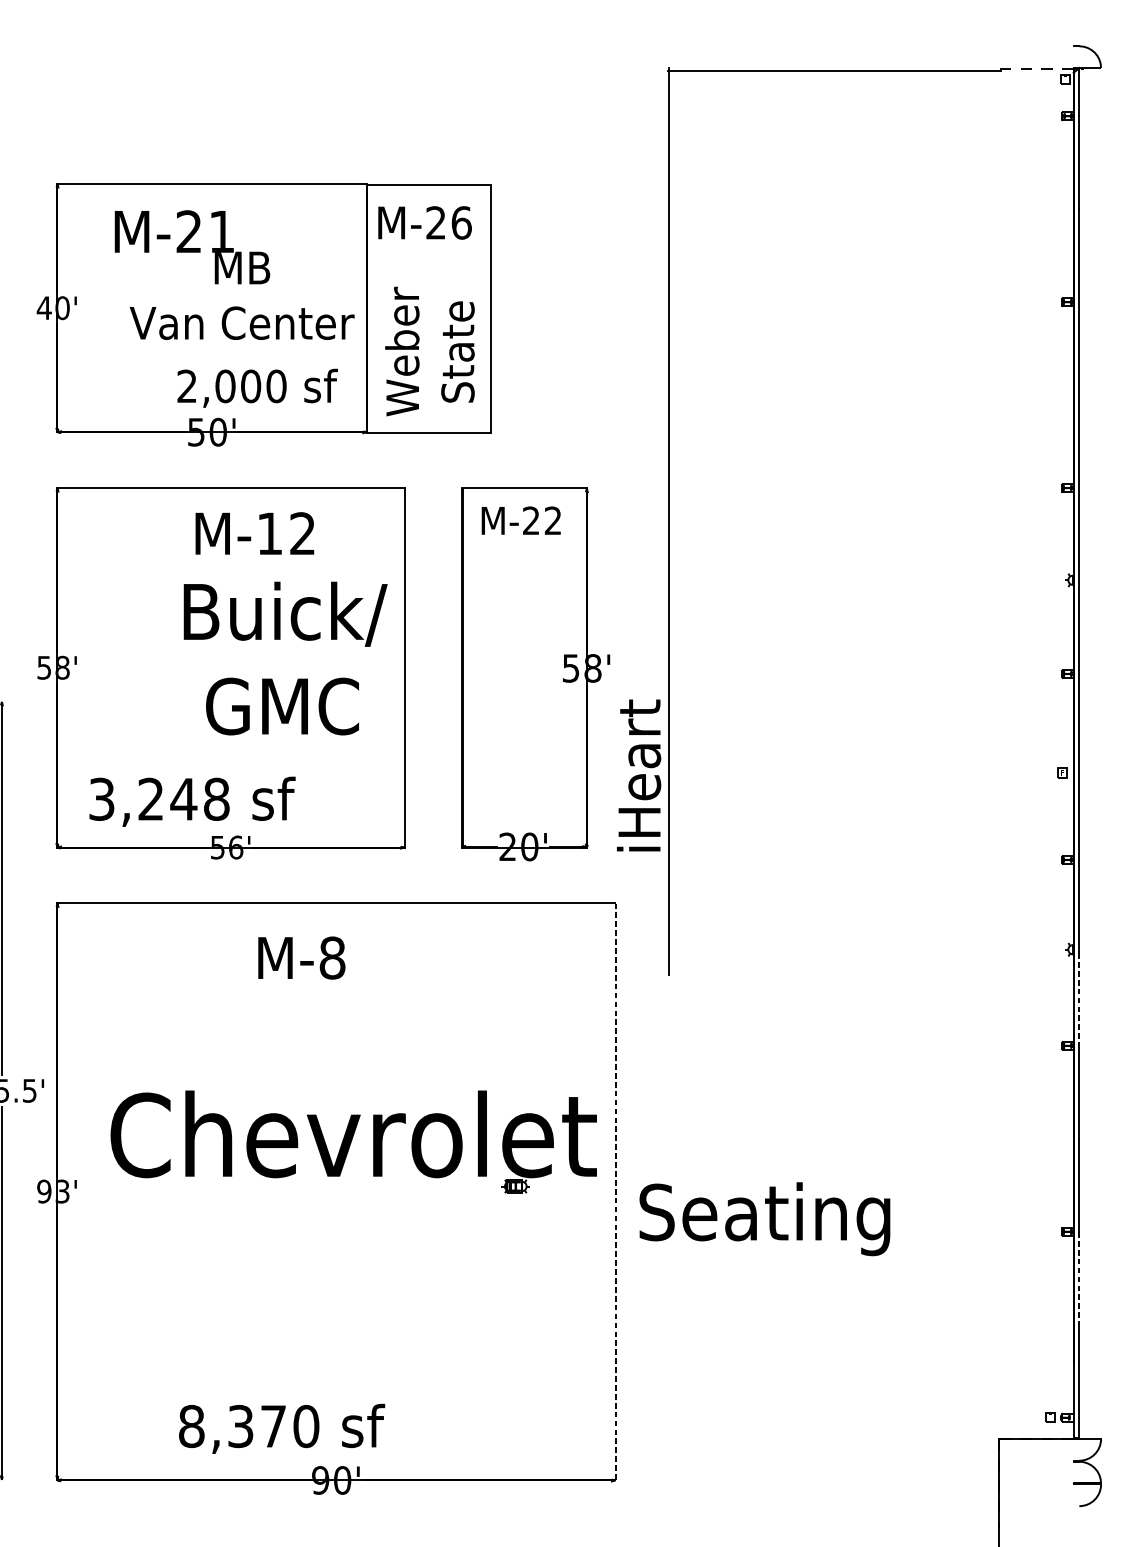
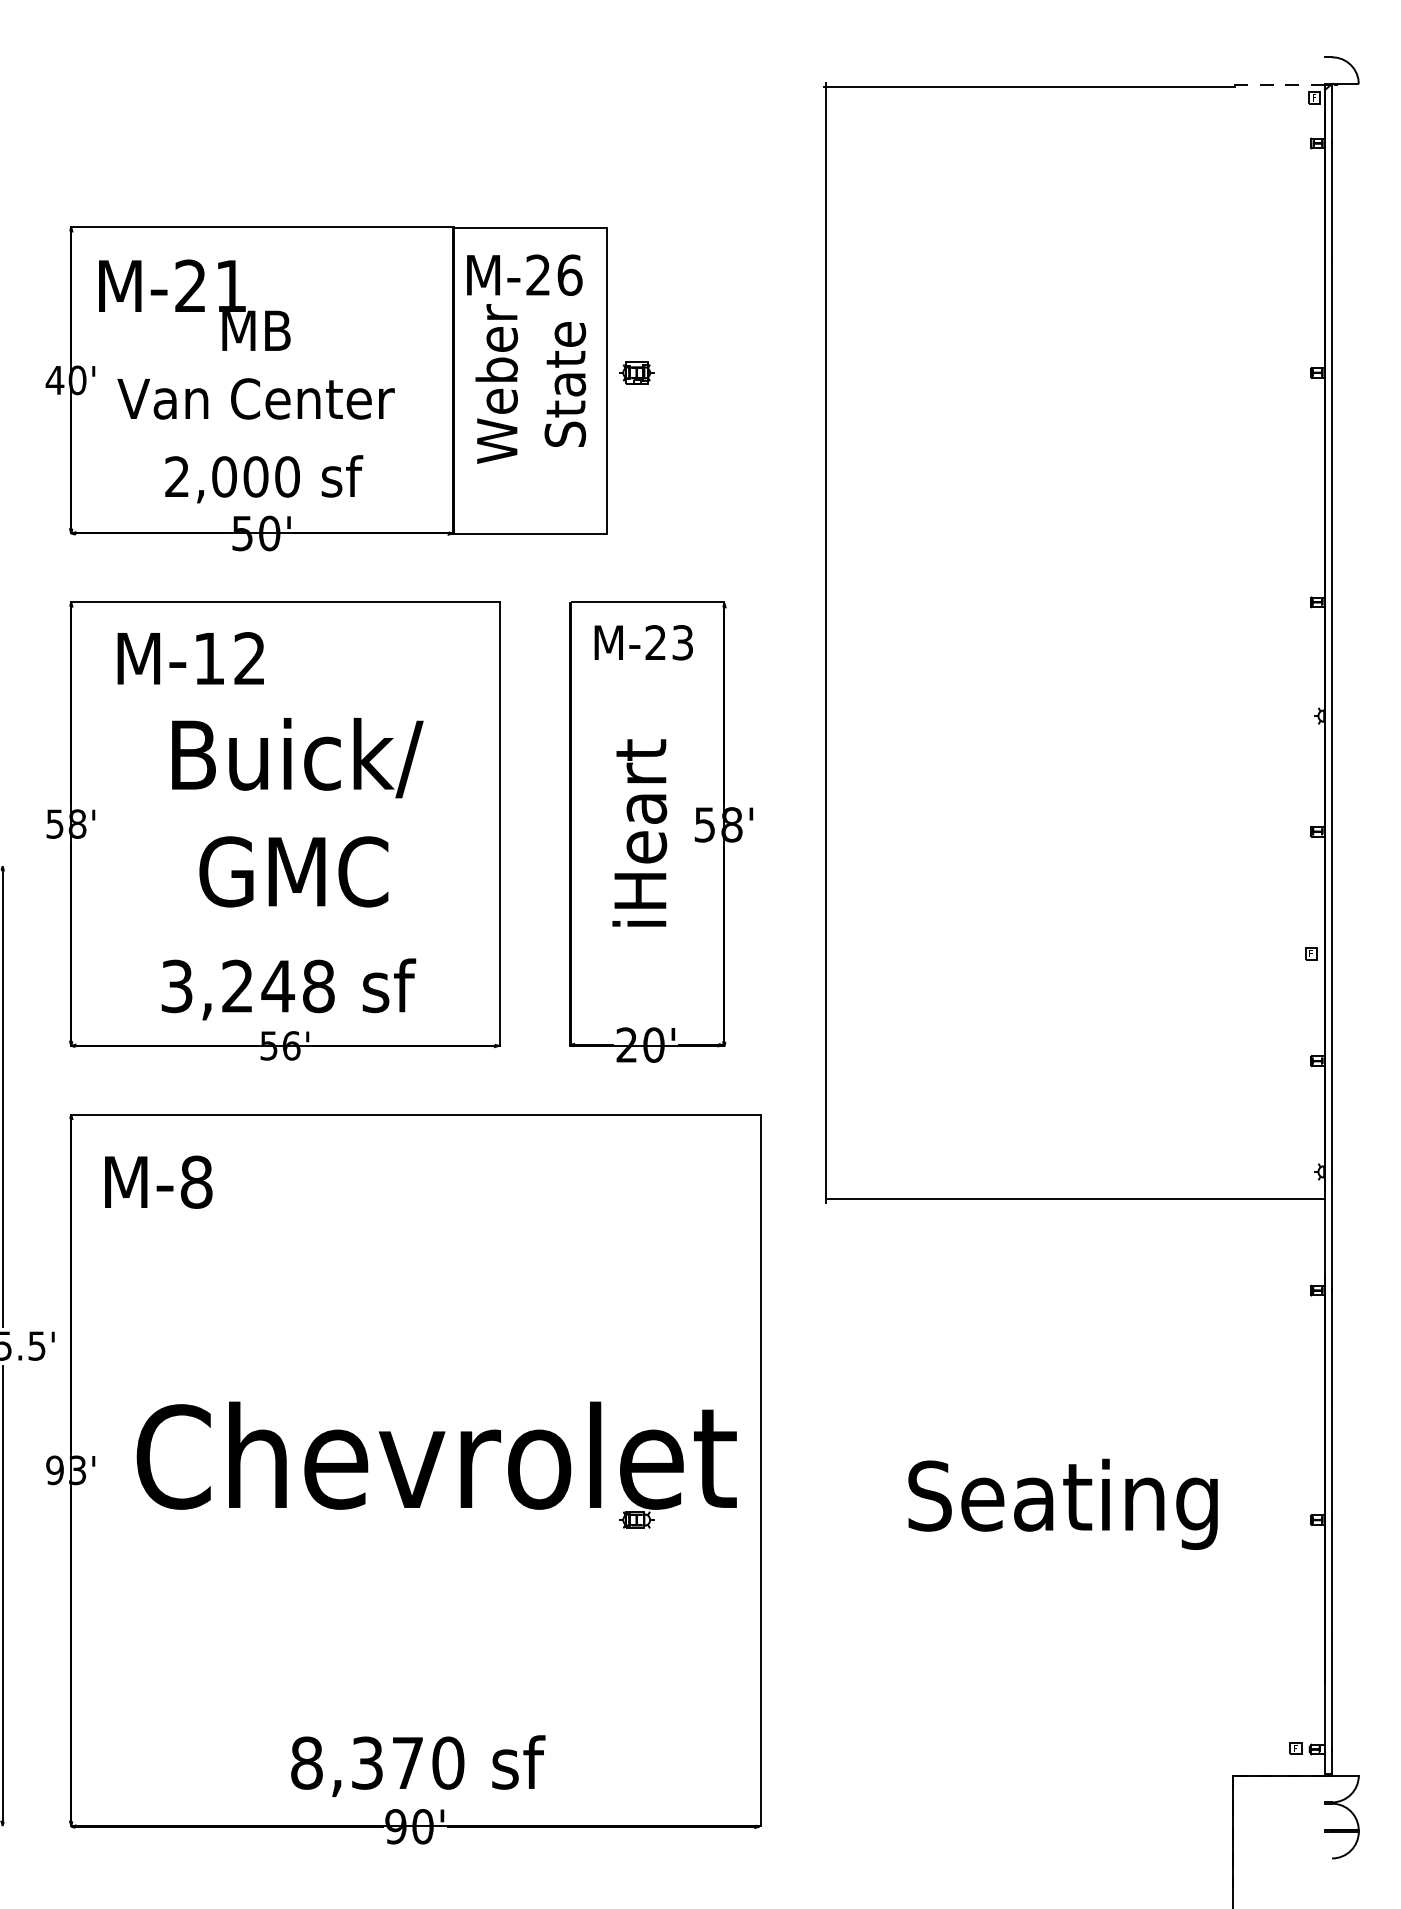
text: (234, 275) -> (246, 339), moved
part: (515, 301) -> (636, 372), added
text: (429, 351) -> (530, 383), moved
text: (257, 388) -> (264, 479), moved
text: (552, 520) -> (682, 642), M-22 -> M-23
text: (254, 533) -> (190, 658), moved
text: (285, 658) -> (297, 812), moved
text: (638, 775) -> (639, 832), moved
text: (192, 801) -> (288, 989), moved
text: (301, 957) -> (158, 1181), moved
line: (872, 971) -> (1076, 1198), added
line: (1079, 999) -> (1332, 1233), dashed -> solid
part: (353, 1141) -> (436, 1464), moved
line: (616, 1191) -> (760, 1470), dashed -> solid
text: (764, 1218) -> (1062, 1503), moved
line: (1079, 1278) -> (1332, 1577), dashed -> solid
text: (282, 1429) -> (418, 1766), moved

